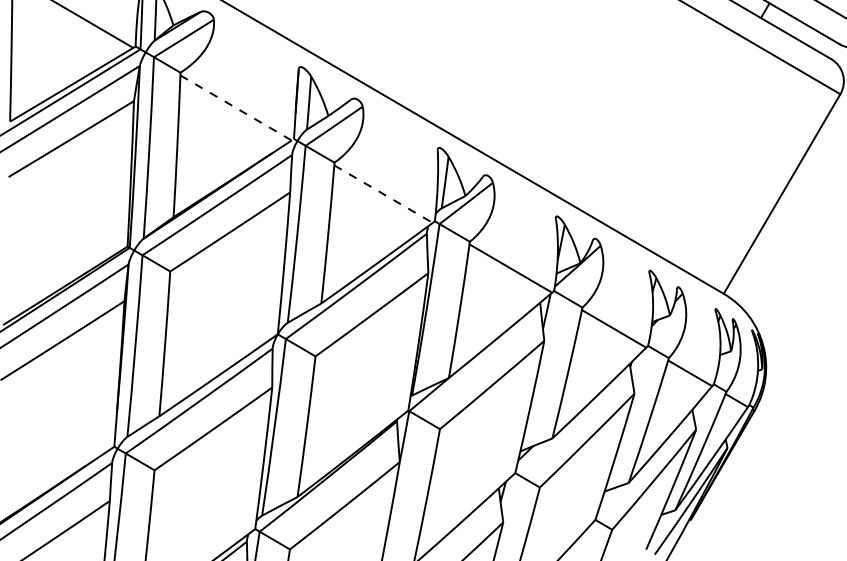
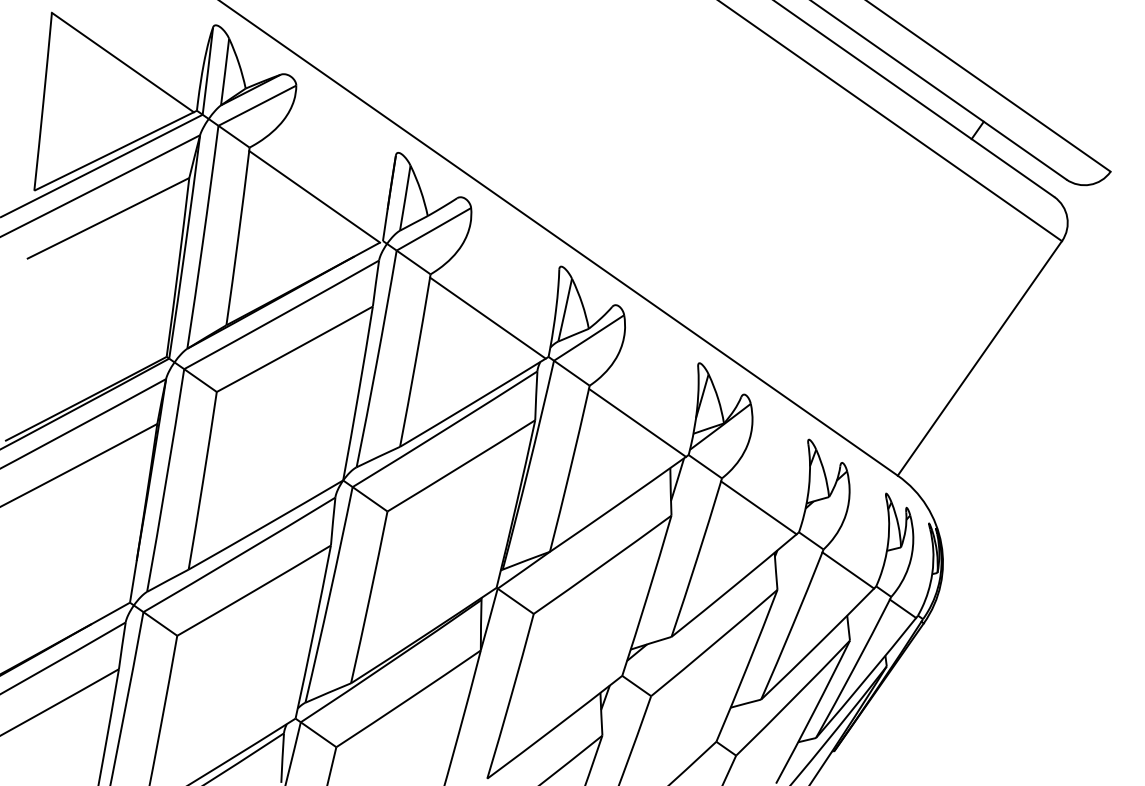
line: (235, 107) -> (314, 196), dashed -> solid
line: (383, 194) -> (487, 318), dashed -> solid

